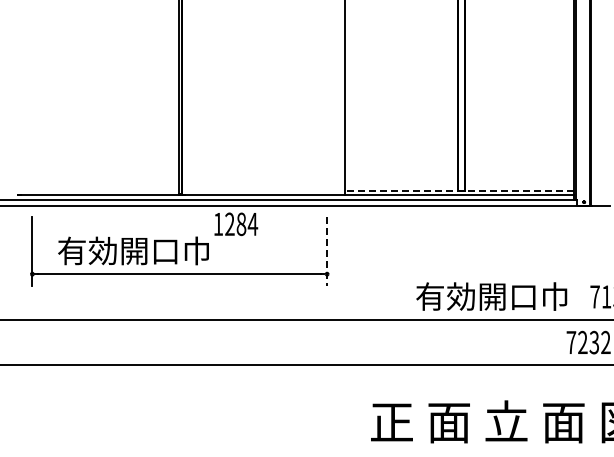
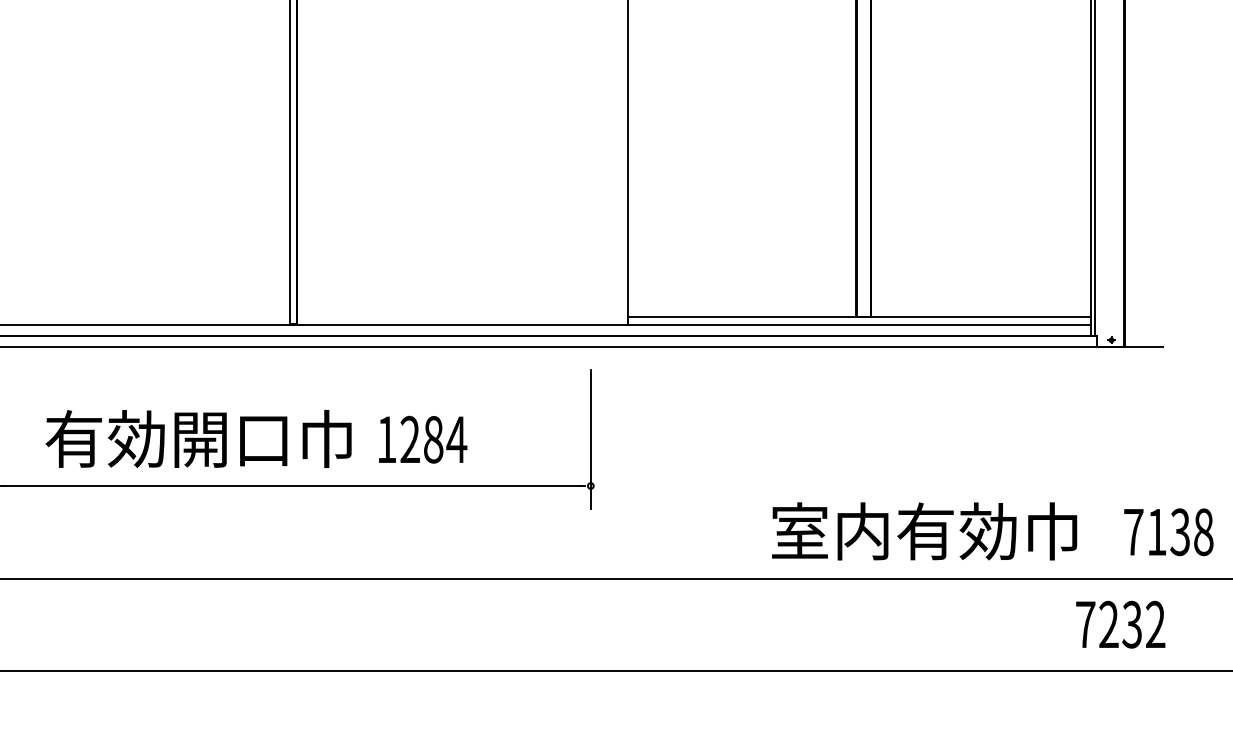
line: (459, 190) -> (859, 316), dashed -> solid
text: (236, 224) -> (423, 440), moved
line: (327, 251) -> (591, 440), dashed -> solid
text: (476, 296) -> (893, 531), 有効開口巾 -> 室内有効巾

